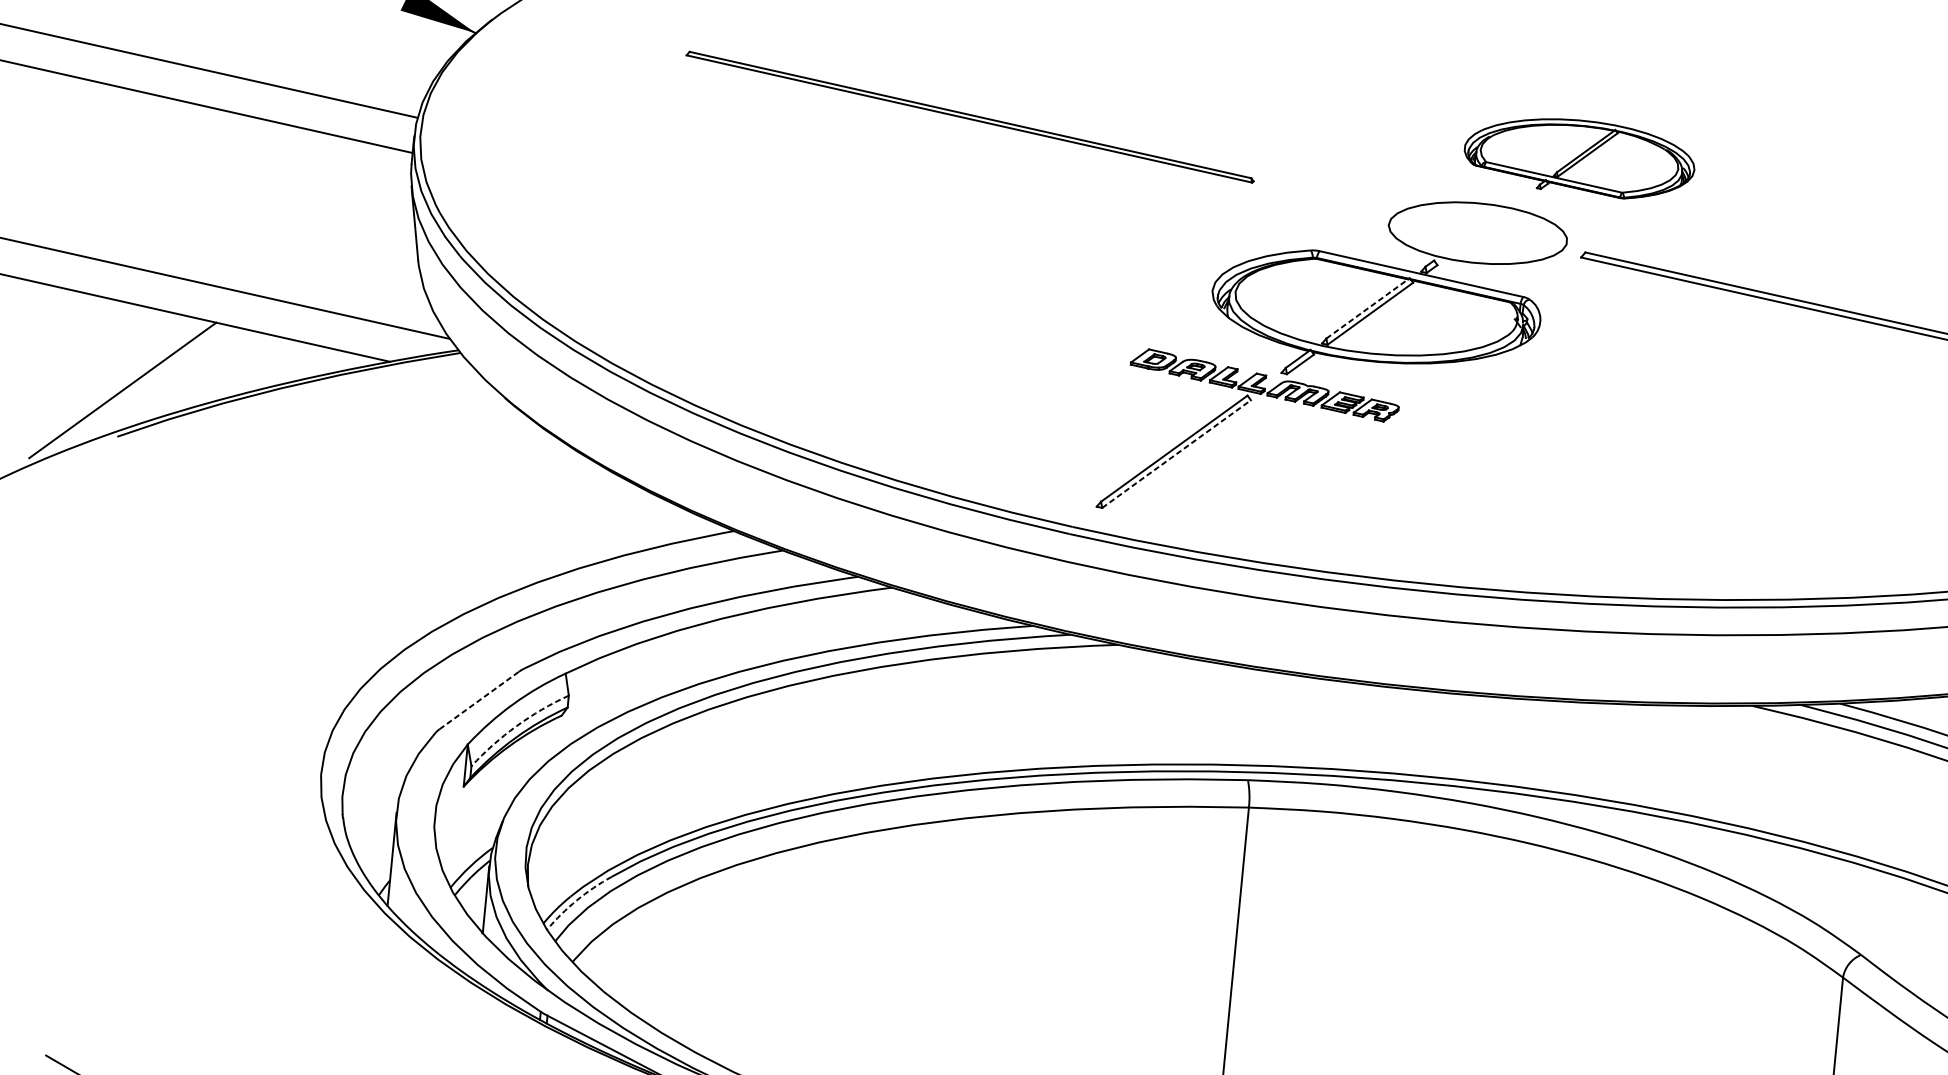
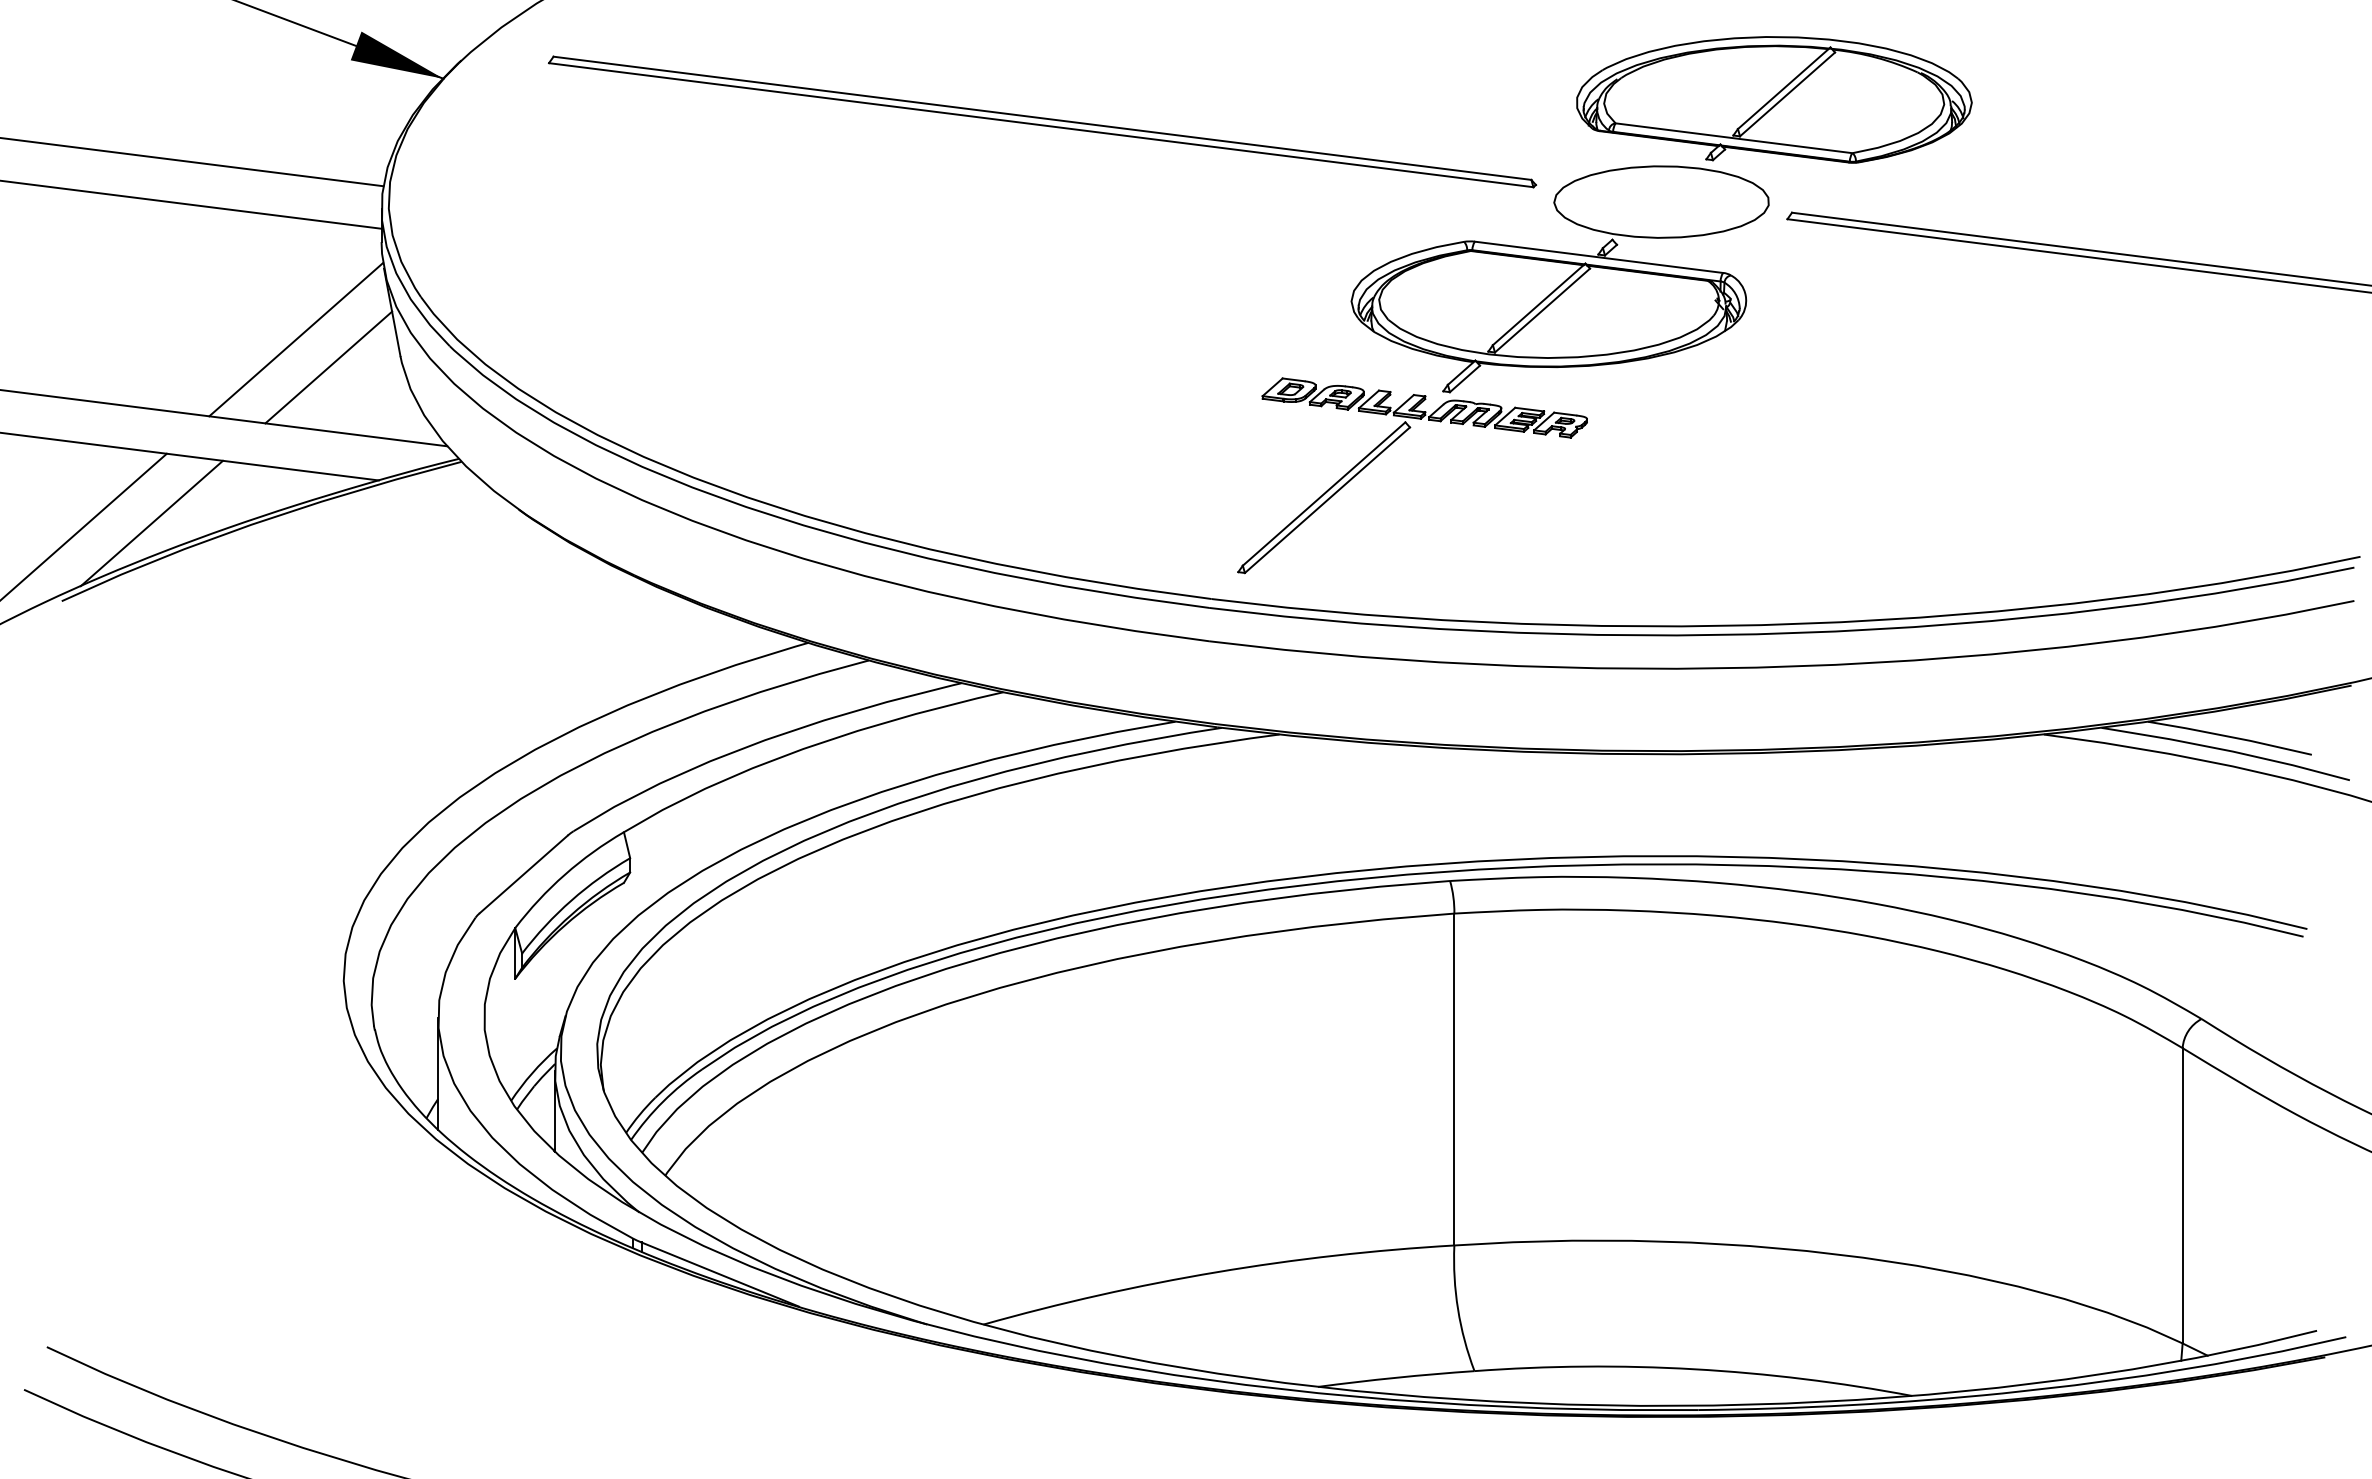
part: (970, 116) -> (1042, 121), size x1.43
part: (1579, 157) -> (1774, 99), size x1.43
line: (333, 238) -> (296, 339), added
line: (357, 263) -> (328, 367), added
line: (1368, 308) -> (1539, 304), dashed -> solid
line: (198, 379) -> (151, 523), added
line: (1176, 453) -> (1327, 499), dashed -> solid
line: (478, 700) -> (523, 874), dashed -> solid
arc: (516, 726) -> (571, 900), dashed -> solid
arc: (577, 900) -> (663, 1101), dashed -> solid

